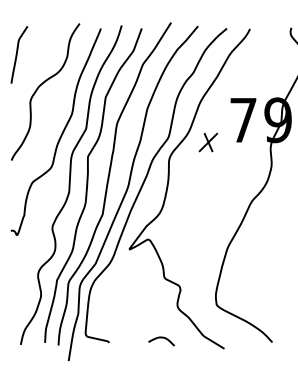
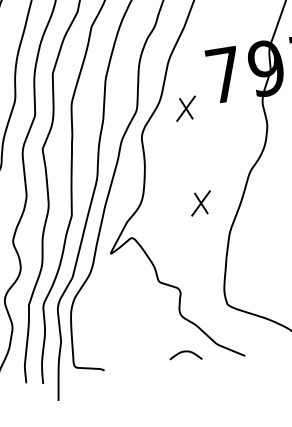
part: (207, 220) -> (199, 203), added
curve: (161, 338) -> (185, 352), moved

